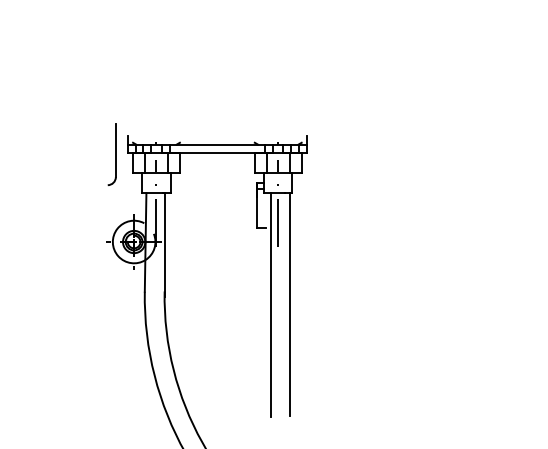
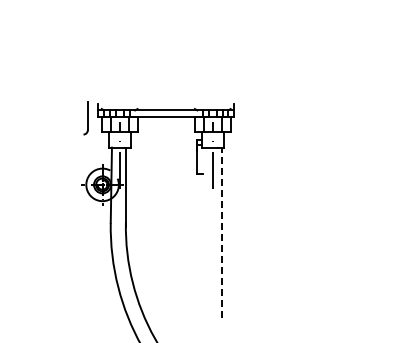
part: (111, 155) -> (85, 118), size x0.7
line: (270, 304) -> (206, 232), removed
line: (291, 304) -> (222, 232), solid -> dashed

